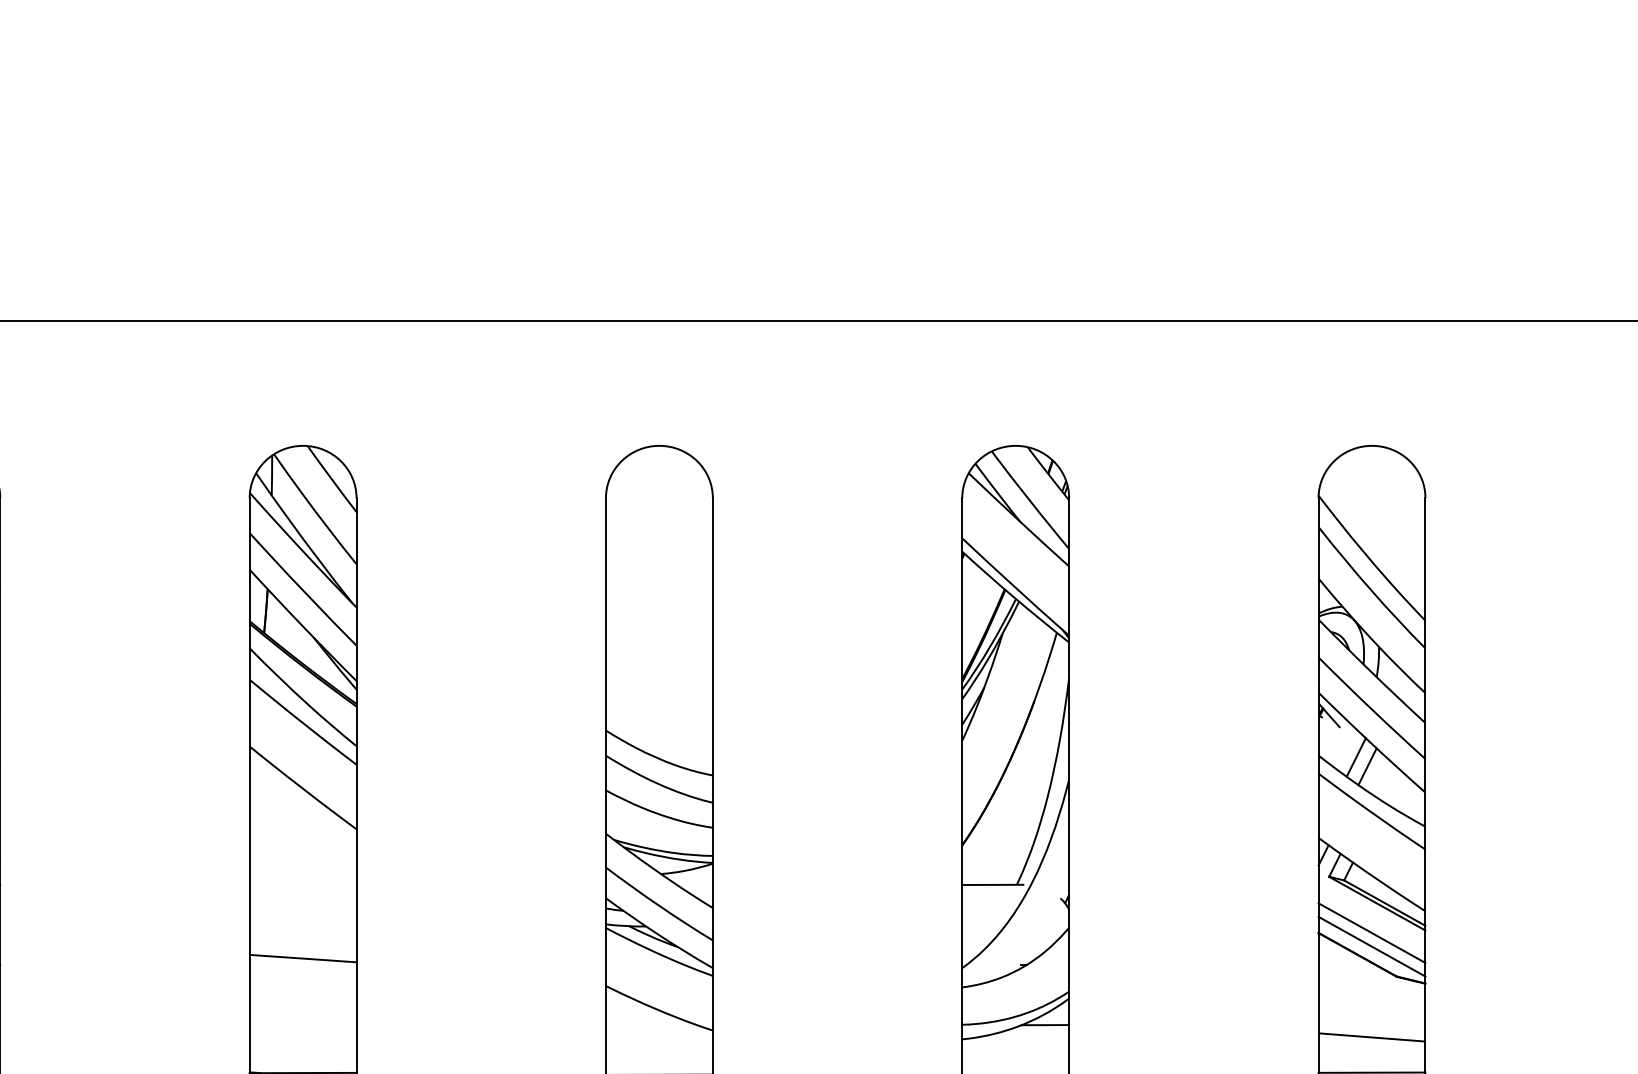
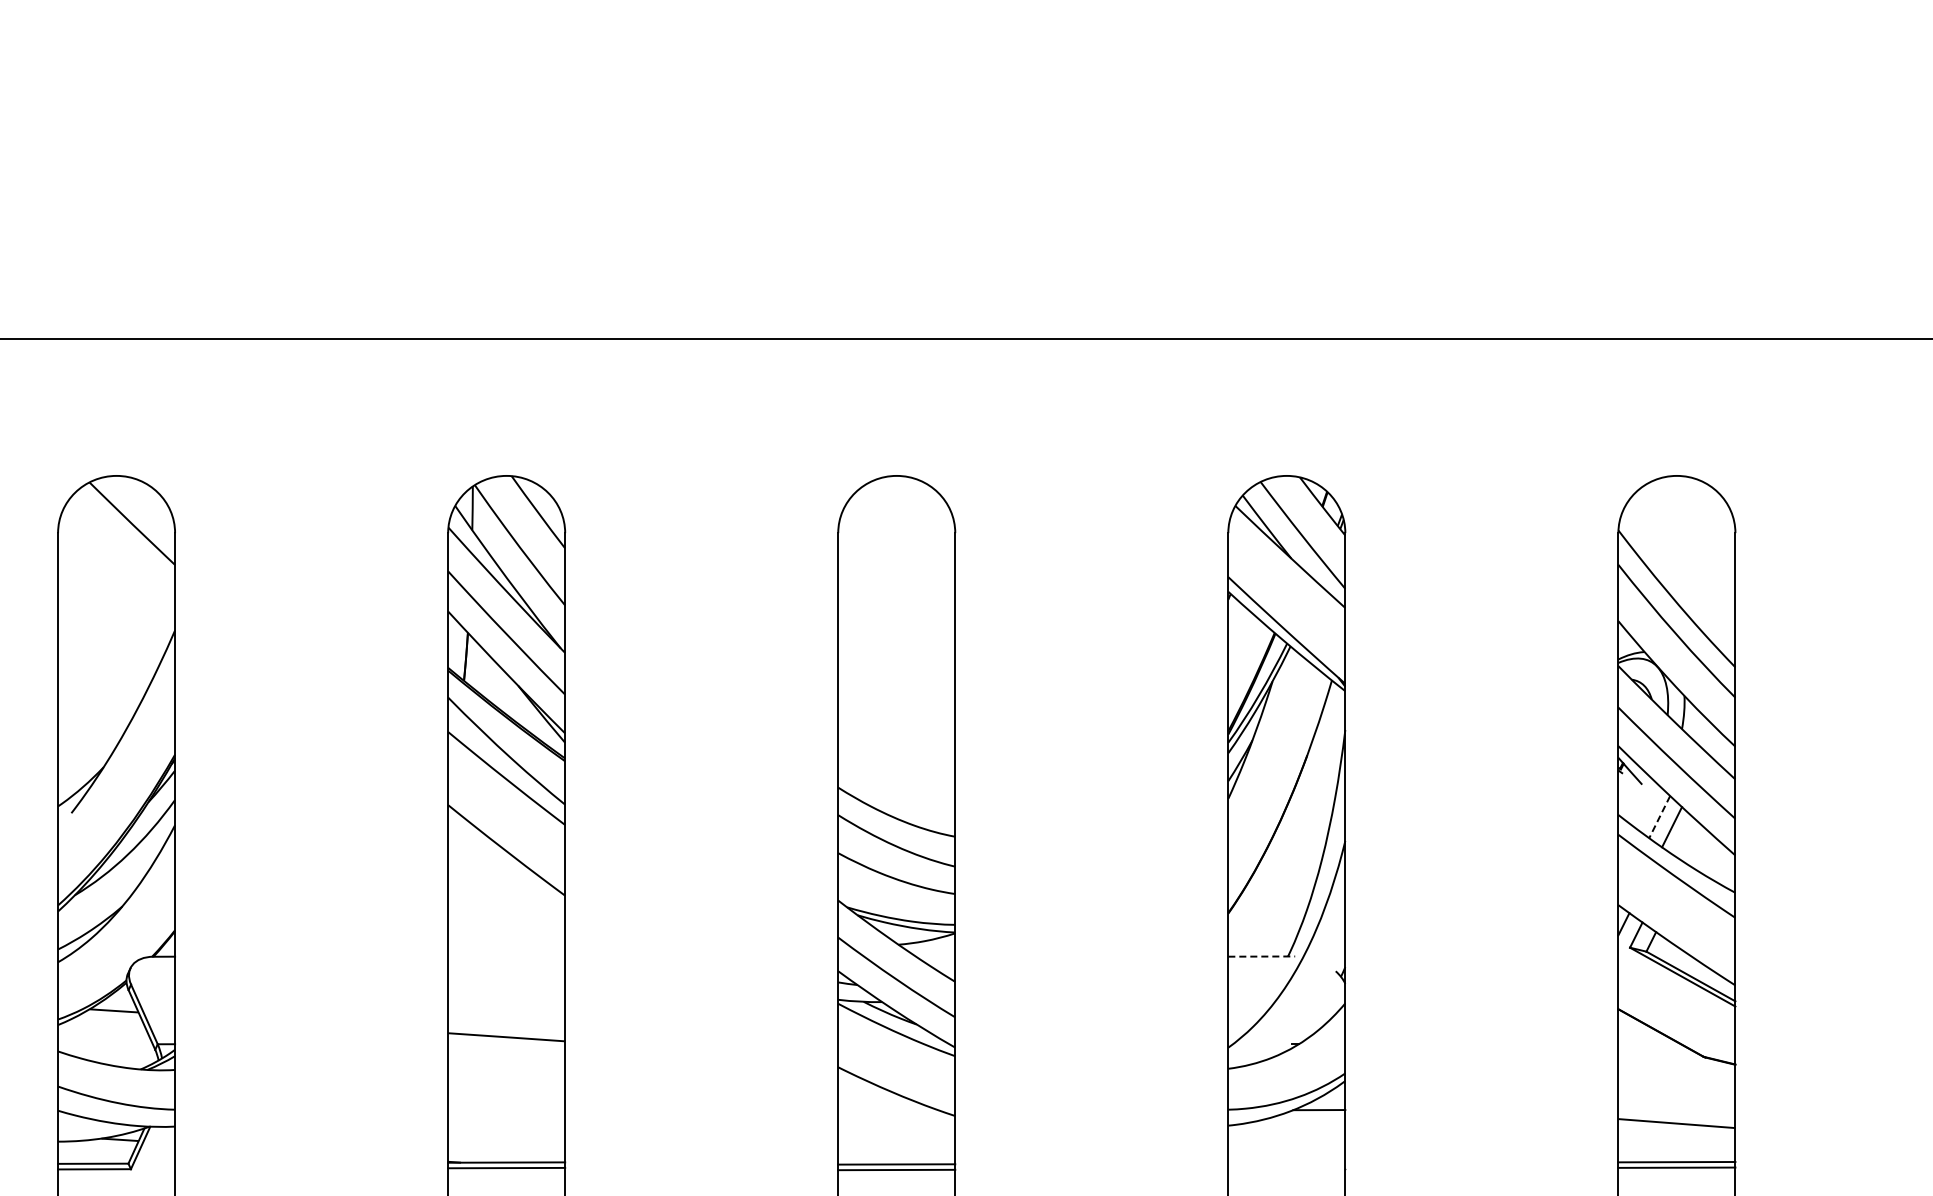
line: (1356, 757) -> (1659, 817), solid -> dashed
line: (993, 884) -> (1262, 956), solid -> dashed
line: (1371, 933) -> (1676, 1009), removed
line: (1371, 946) -> (1676, 1023), removed

